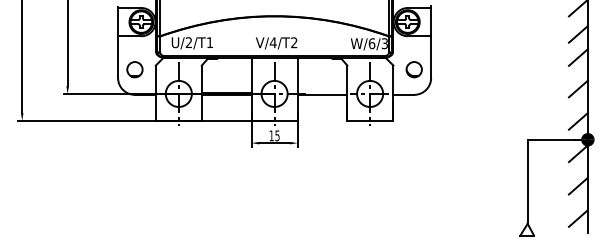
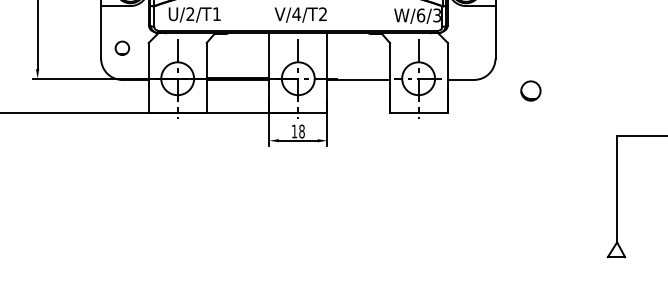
circle: (134, 69) -> (121, 47), size x0.7
part: (413, 69) -> (529, 90), moved
text: (277, 135) -> (301, 131), 15 -> 18

